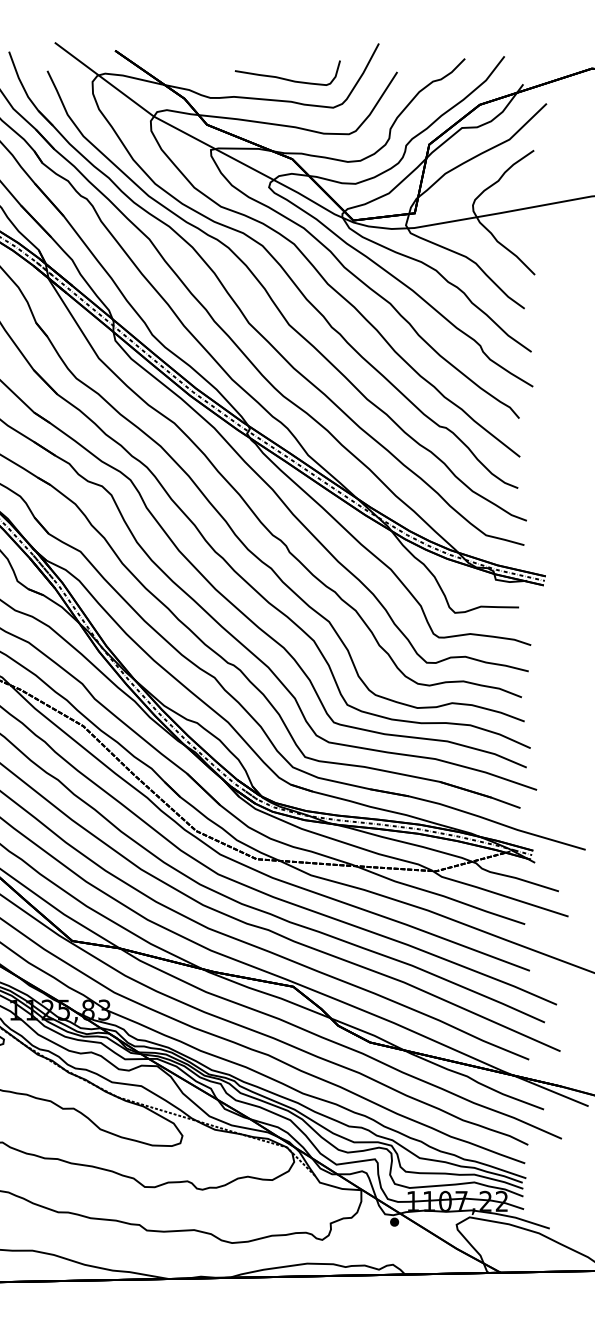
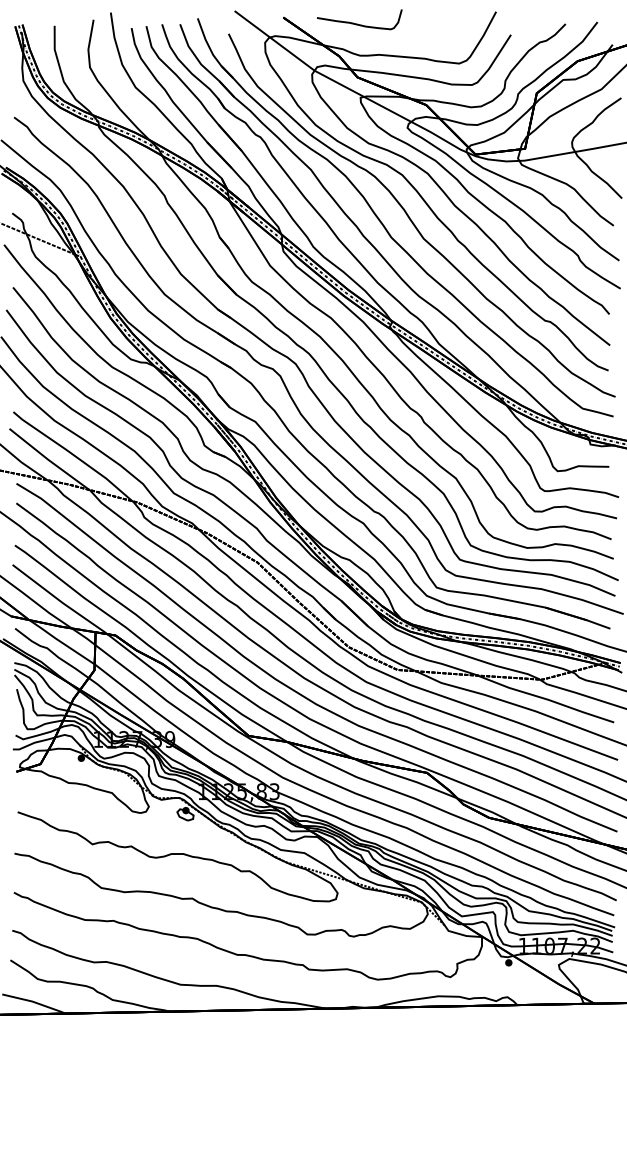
curve: (285, 77) -> (357, 23), moved

